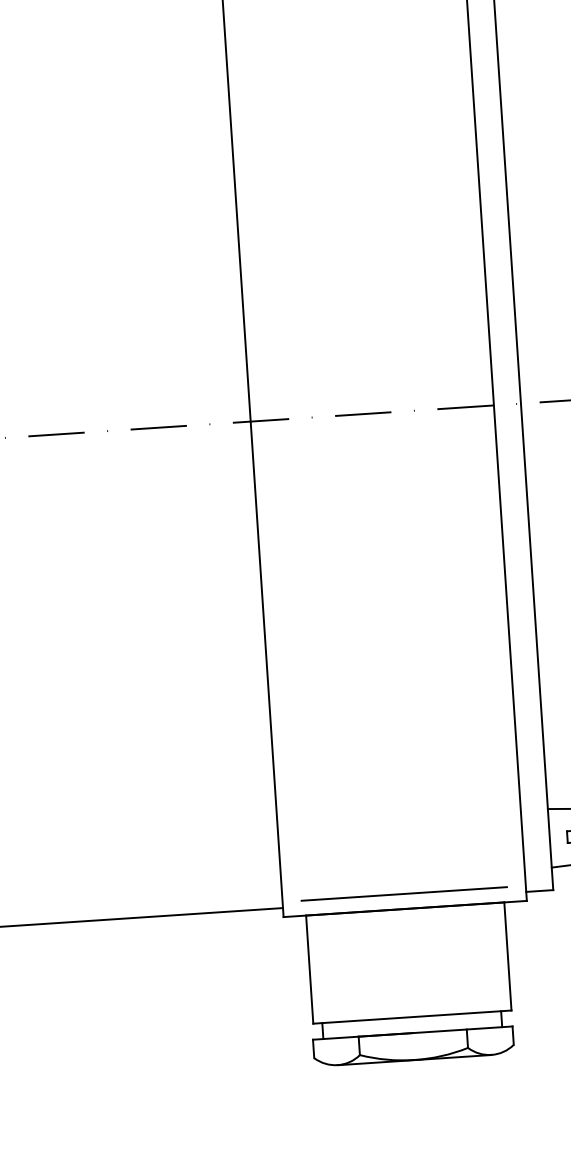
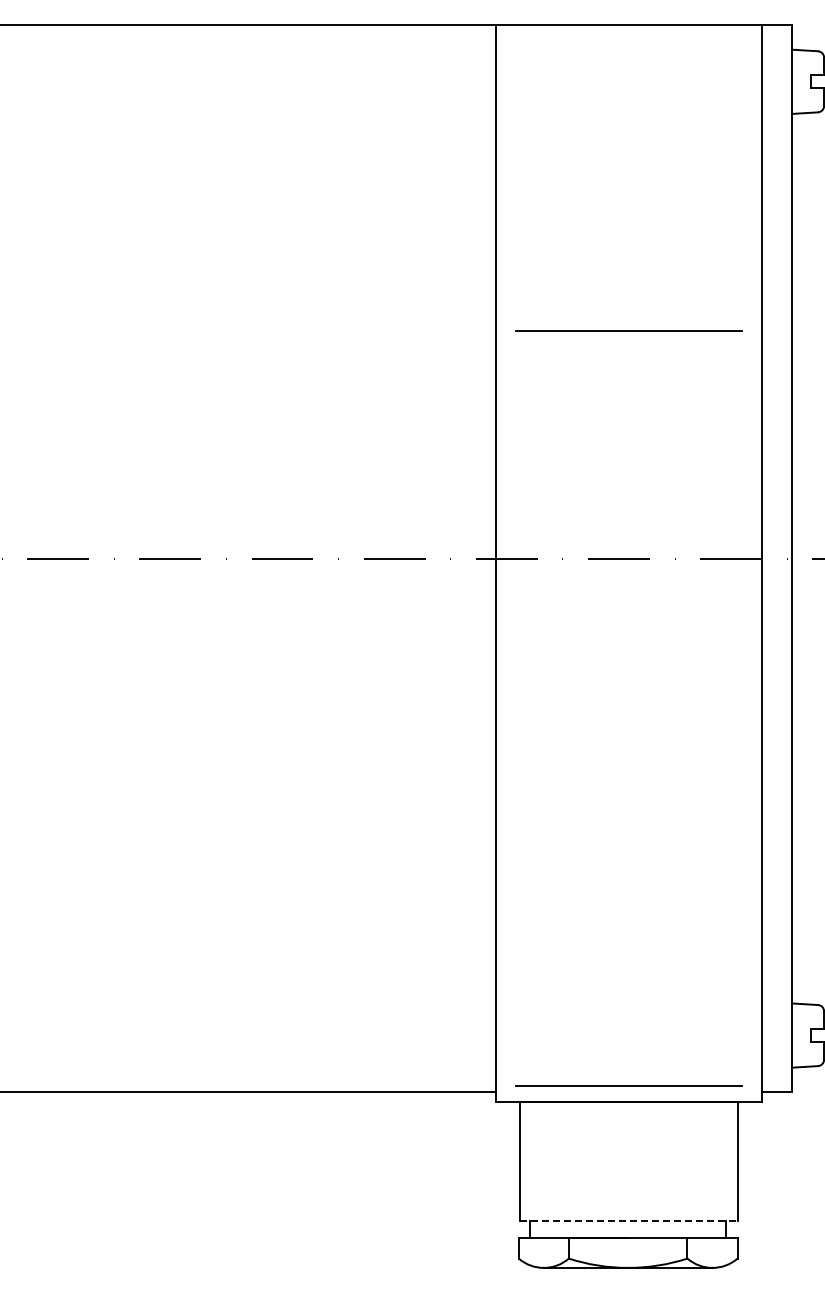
line: (358, 205) -> (628, 330), added
line: (411, 1016) -> (628, 1220), solid -> dashed

